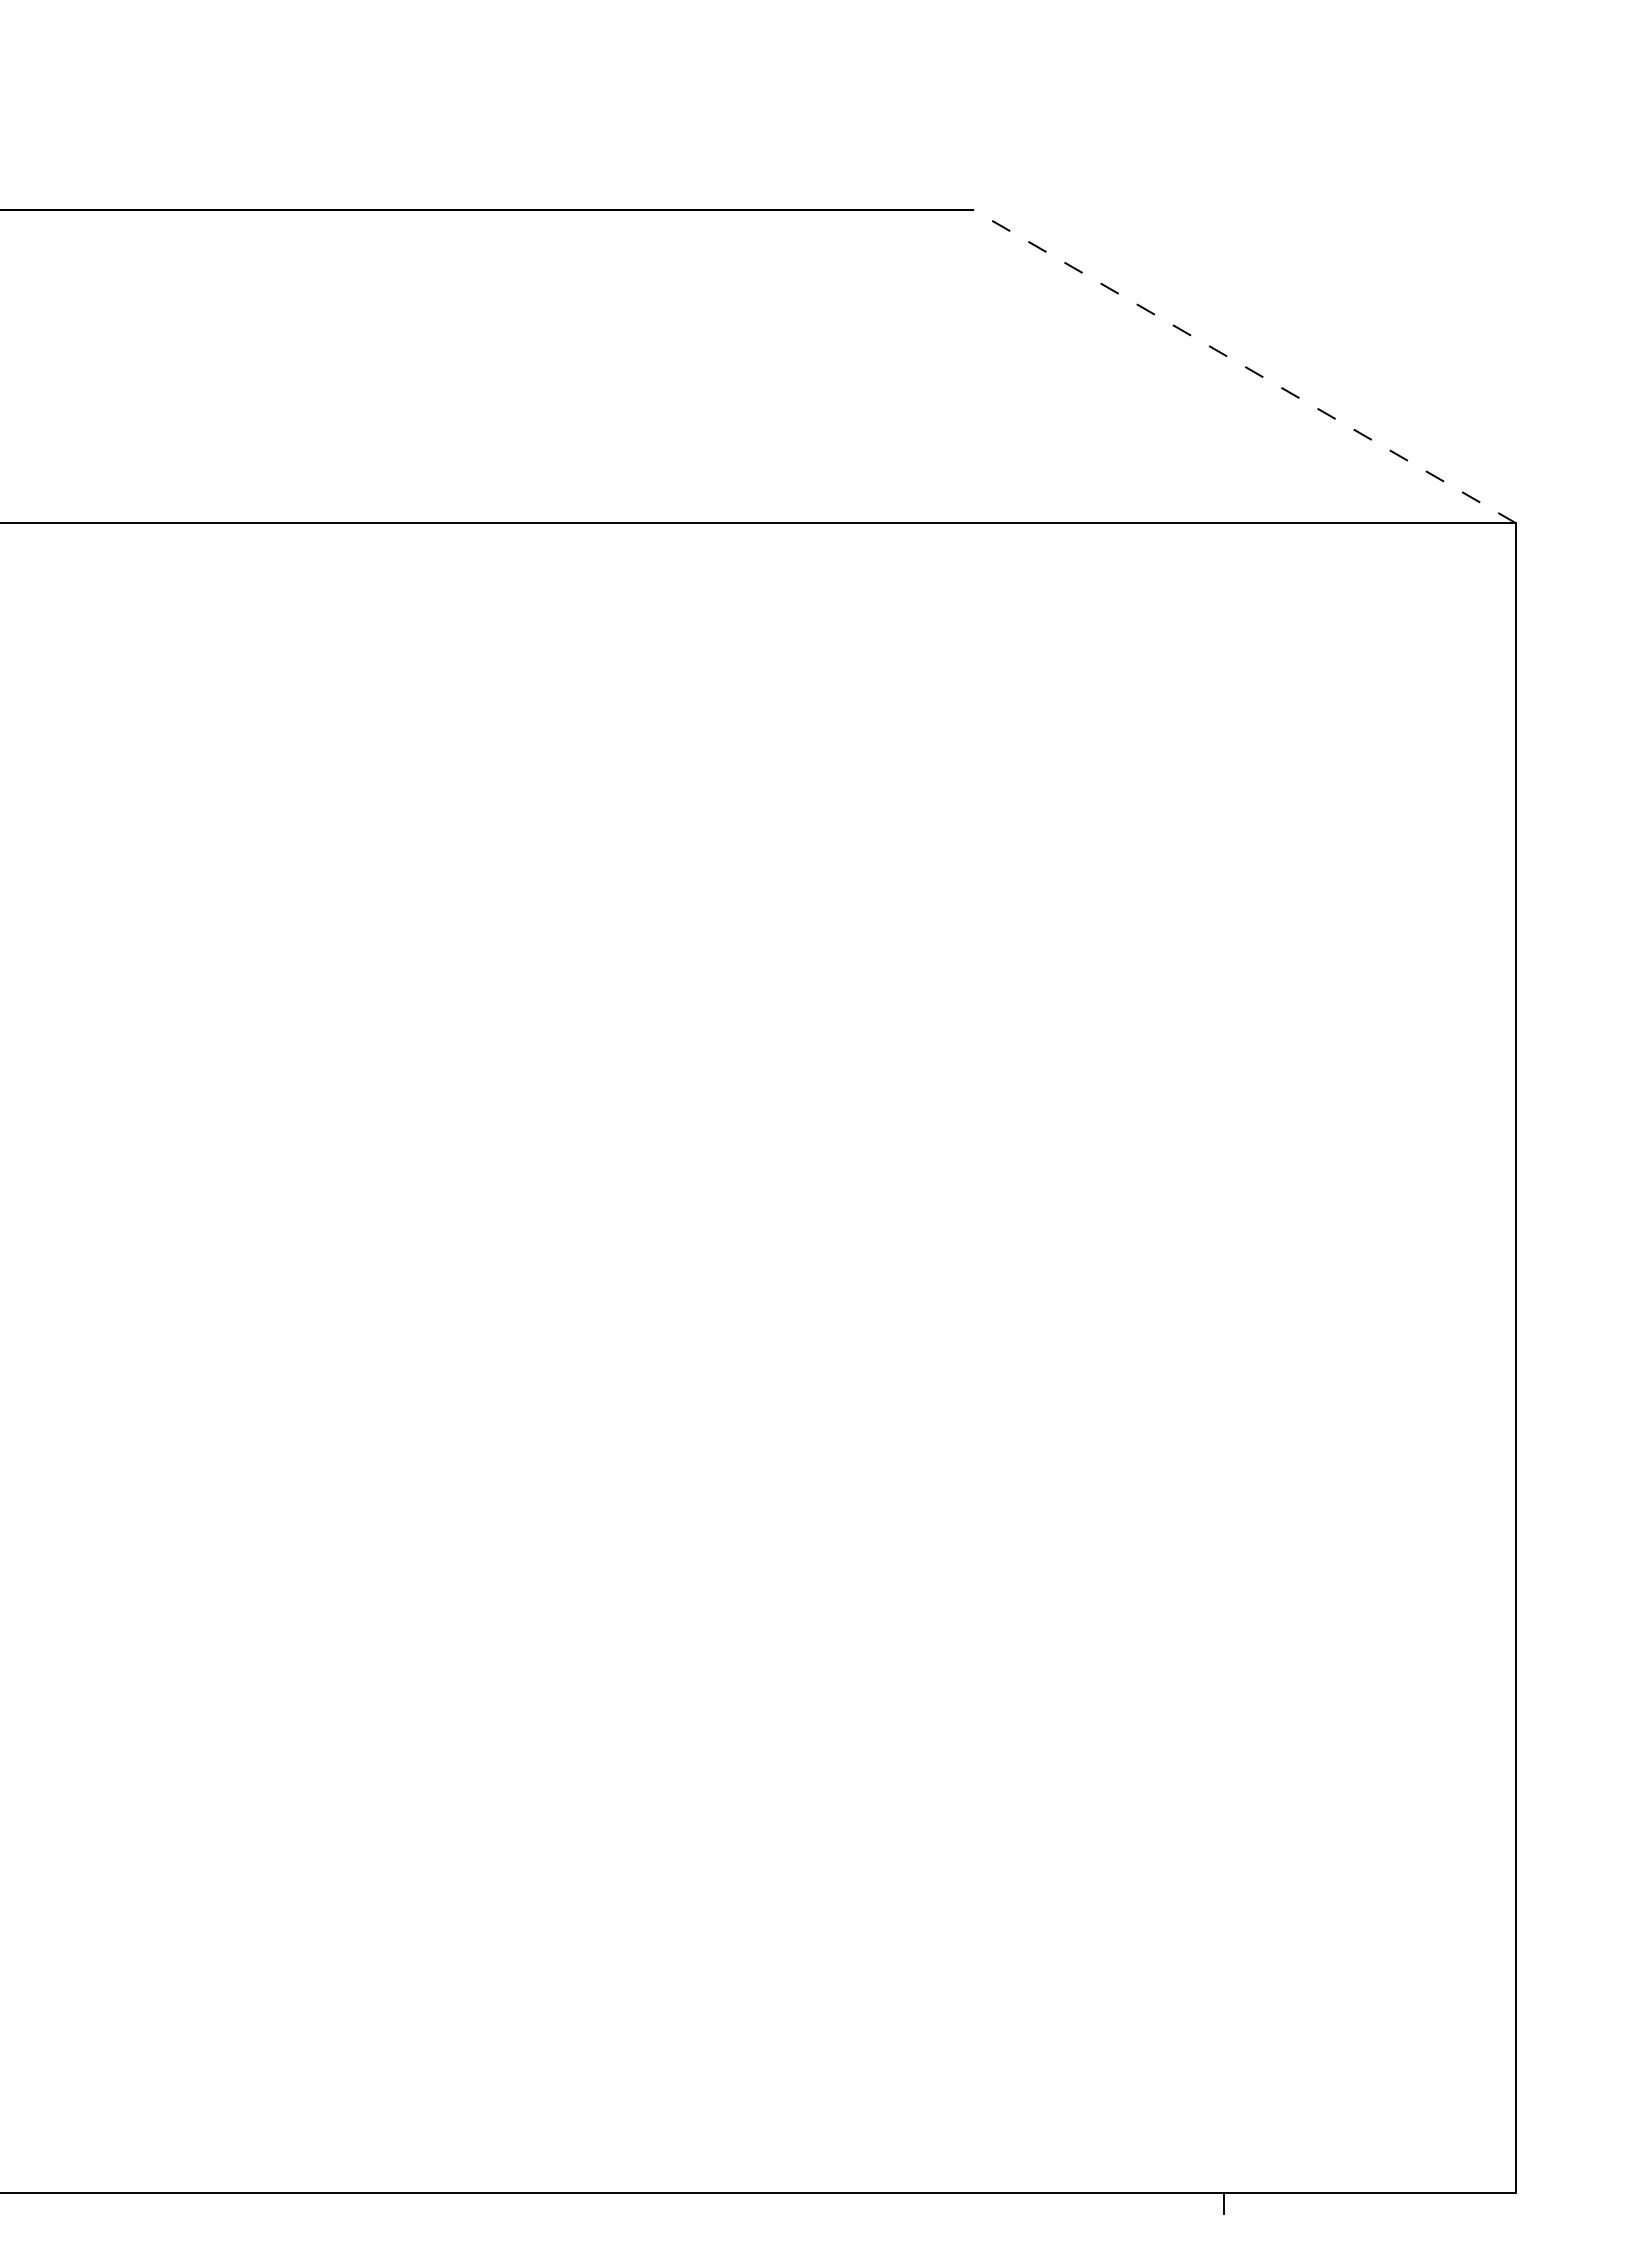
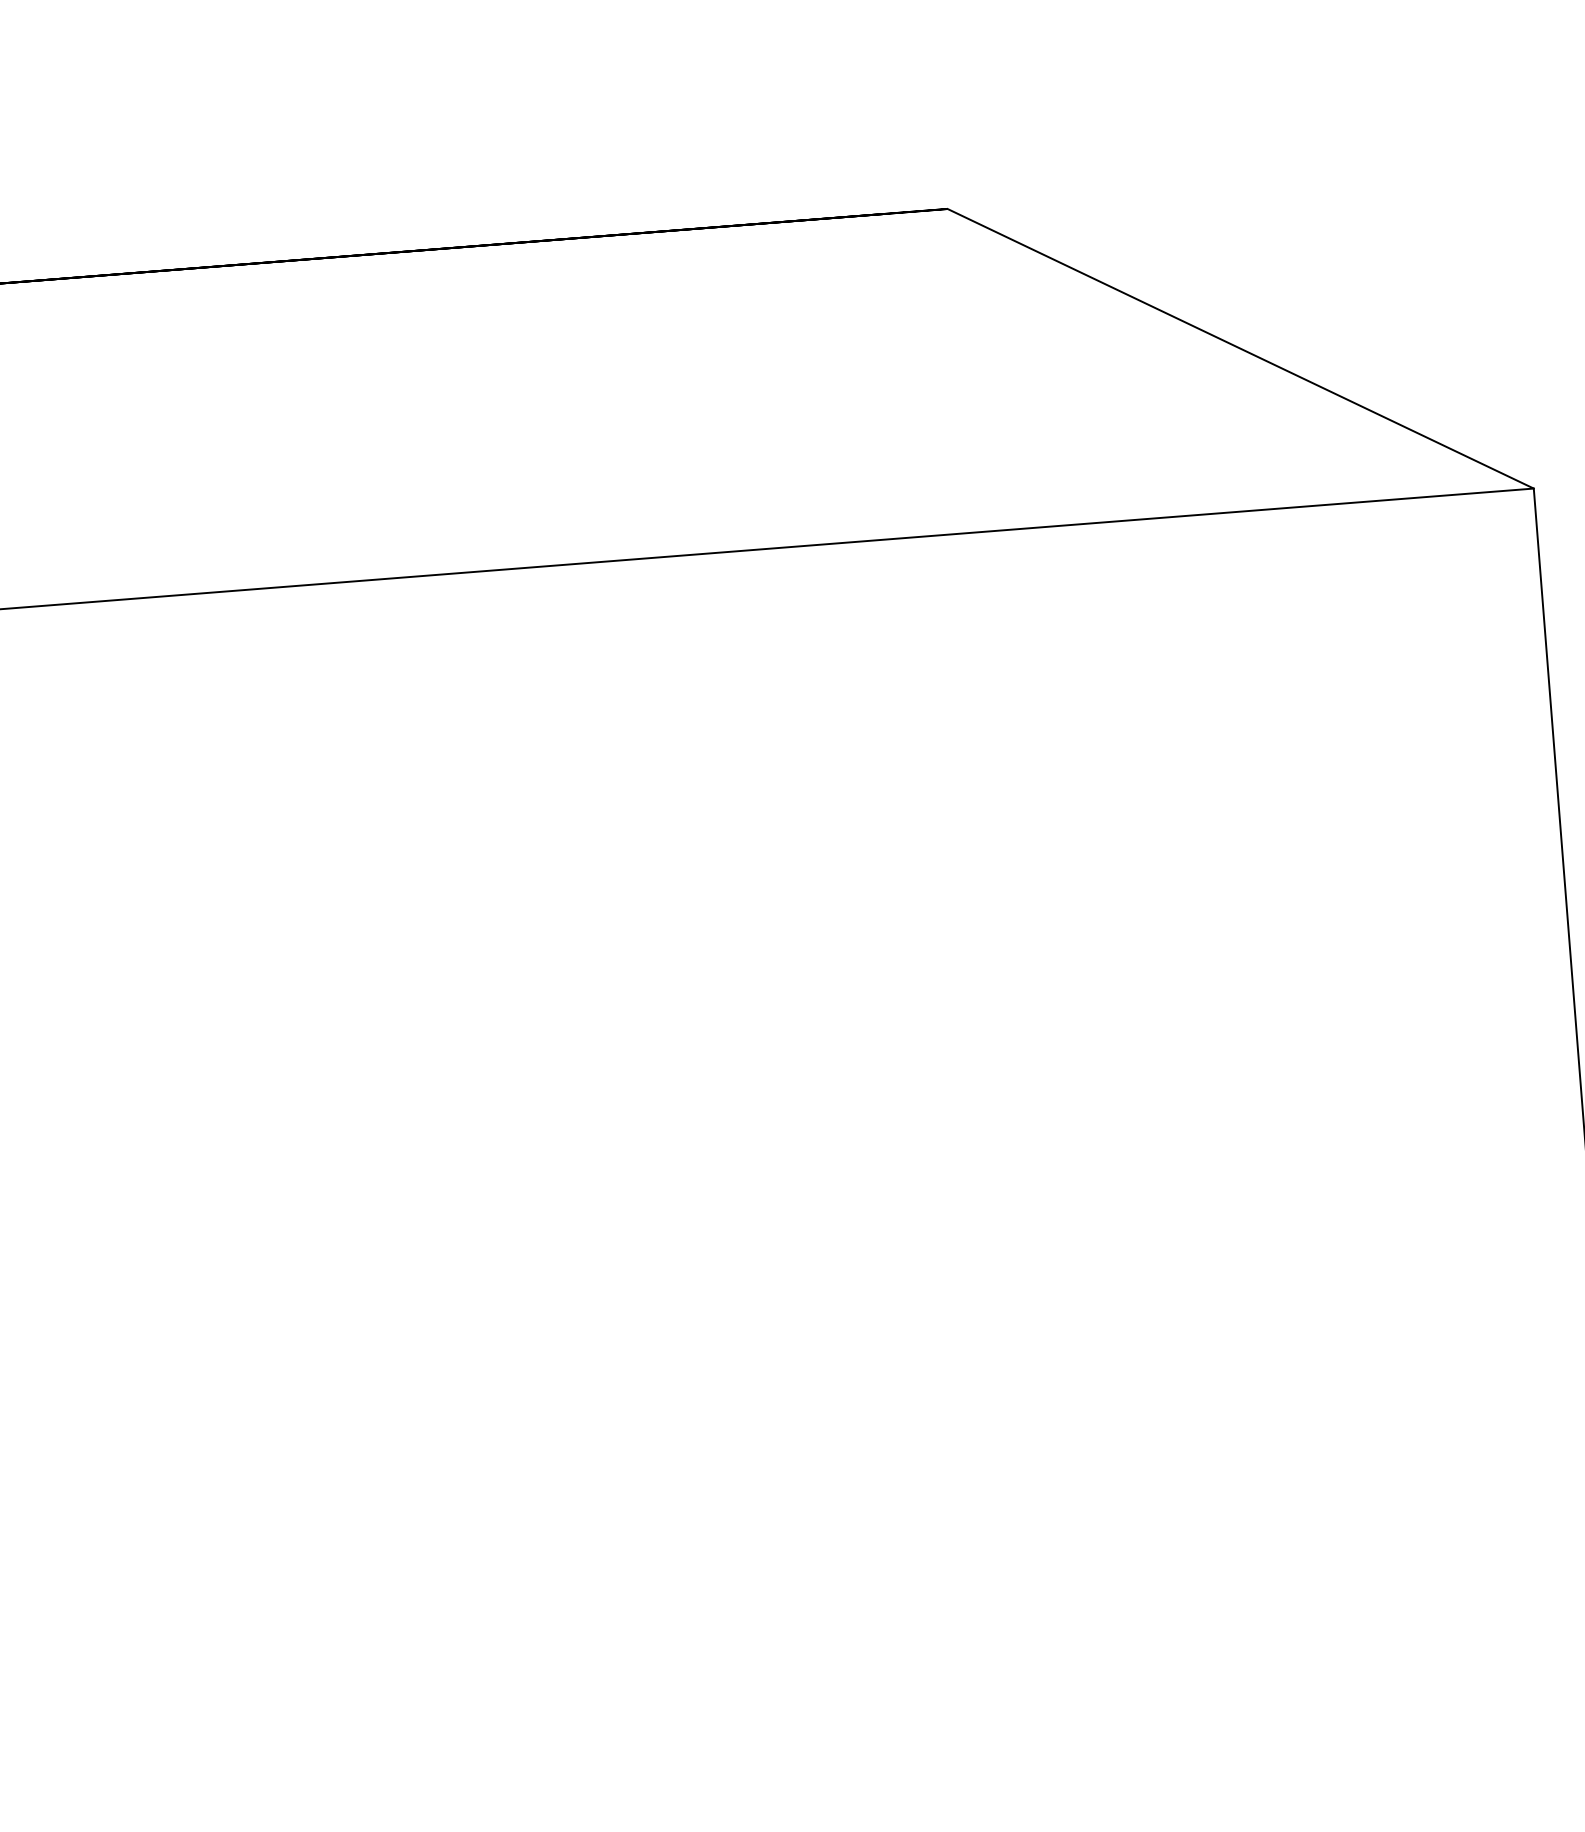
line: (1244, 366) -> (1240, 348), dashed -> solid

